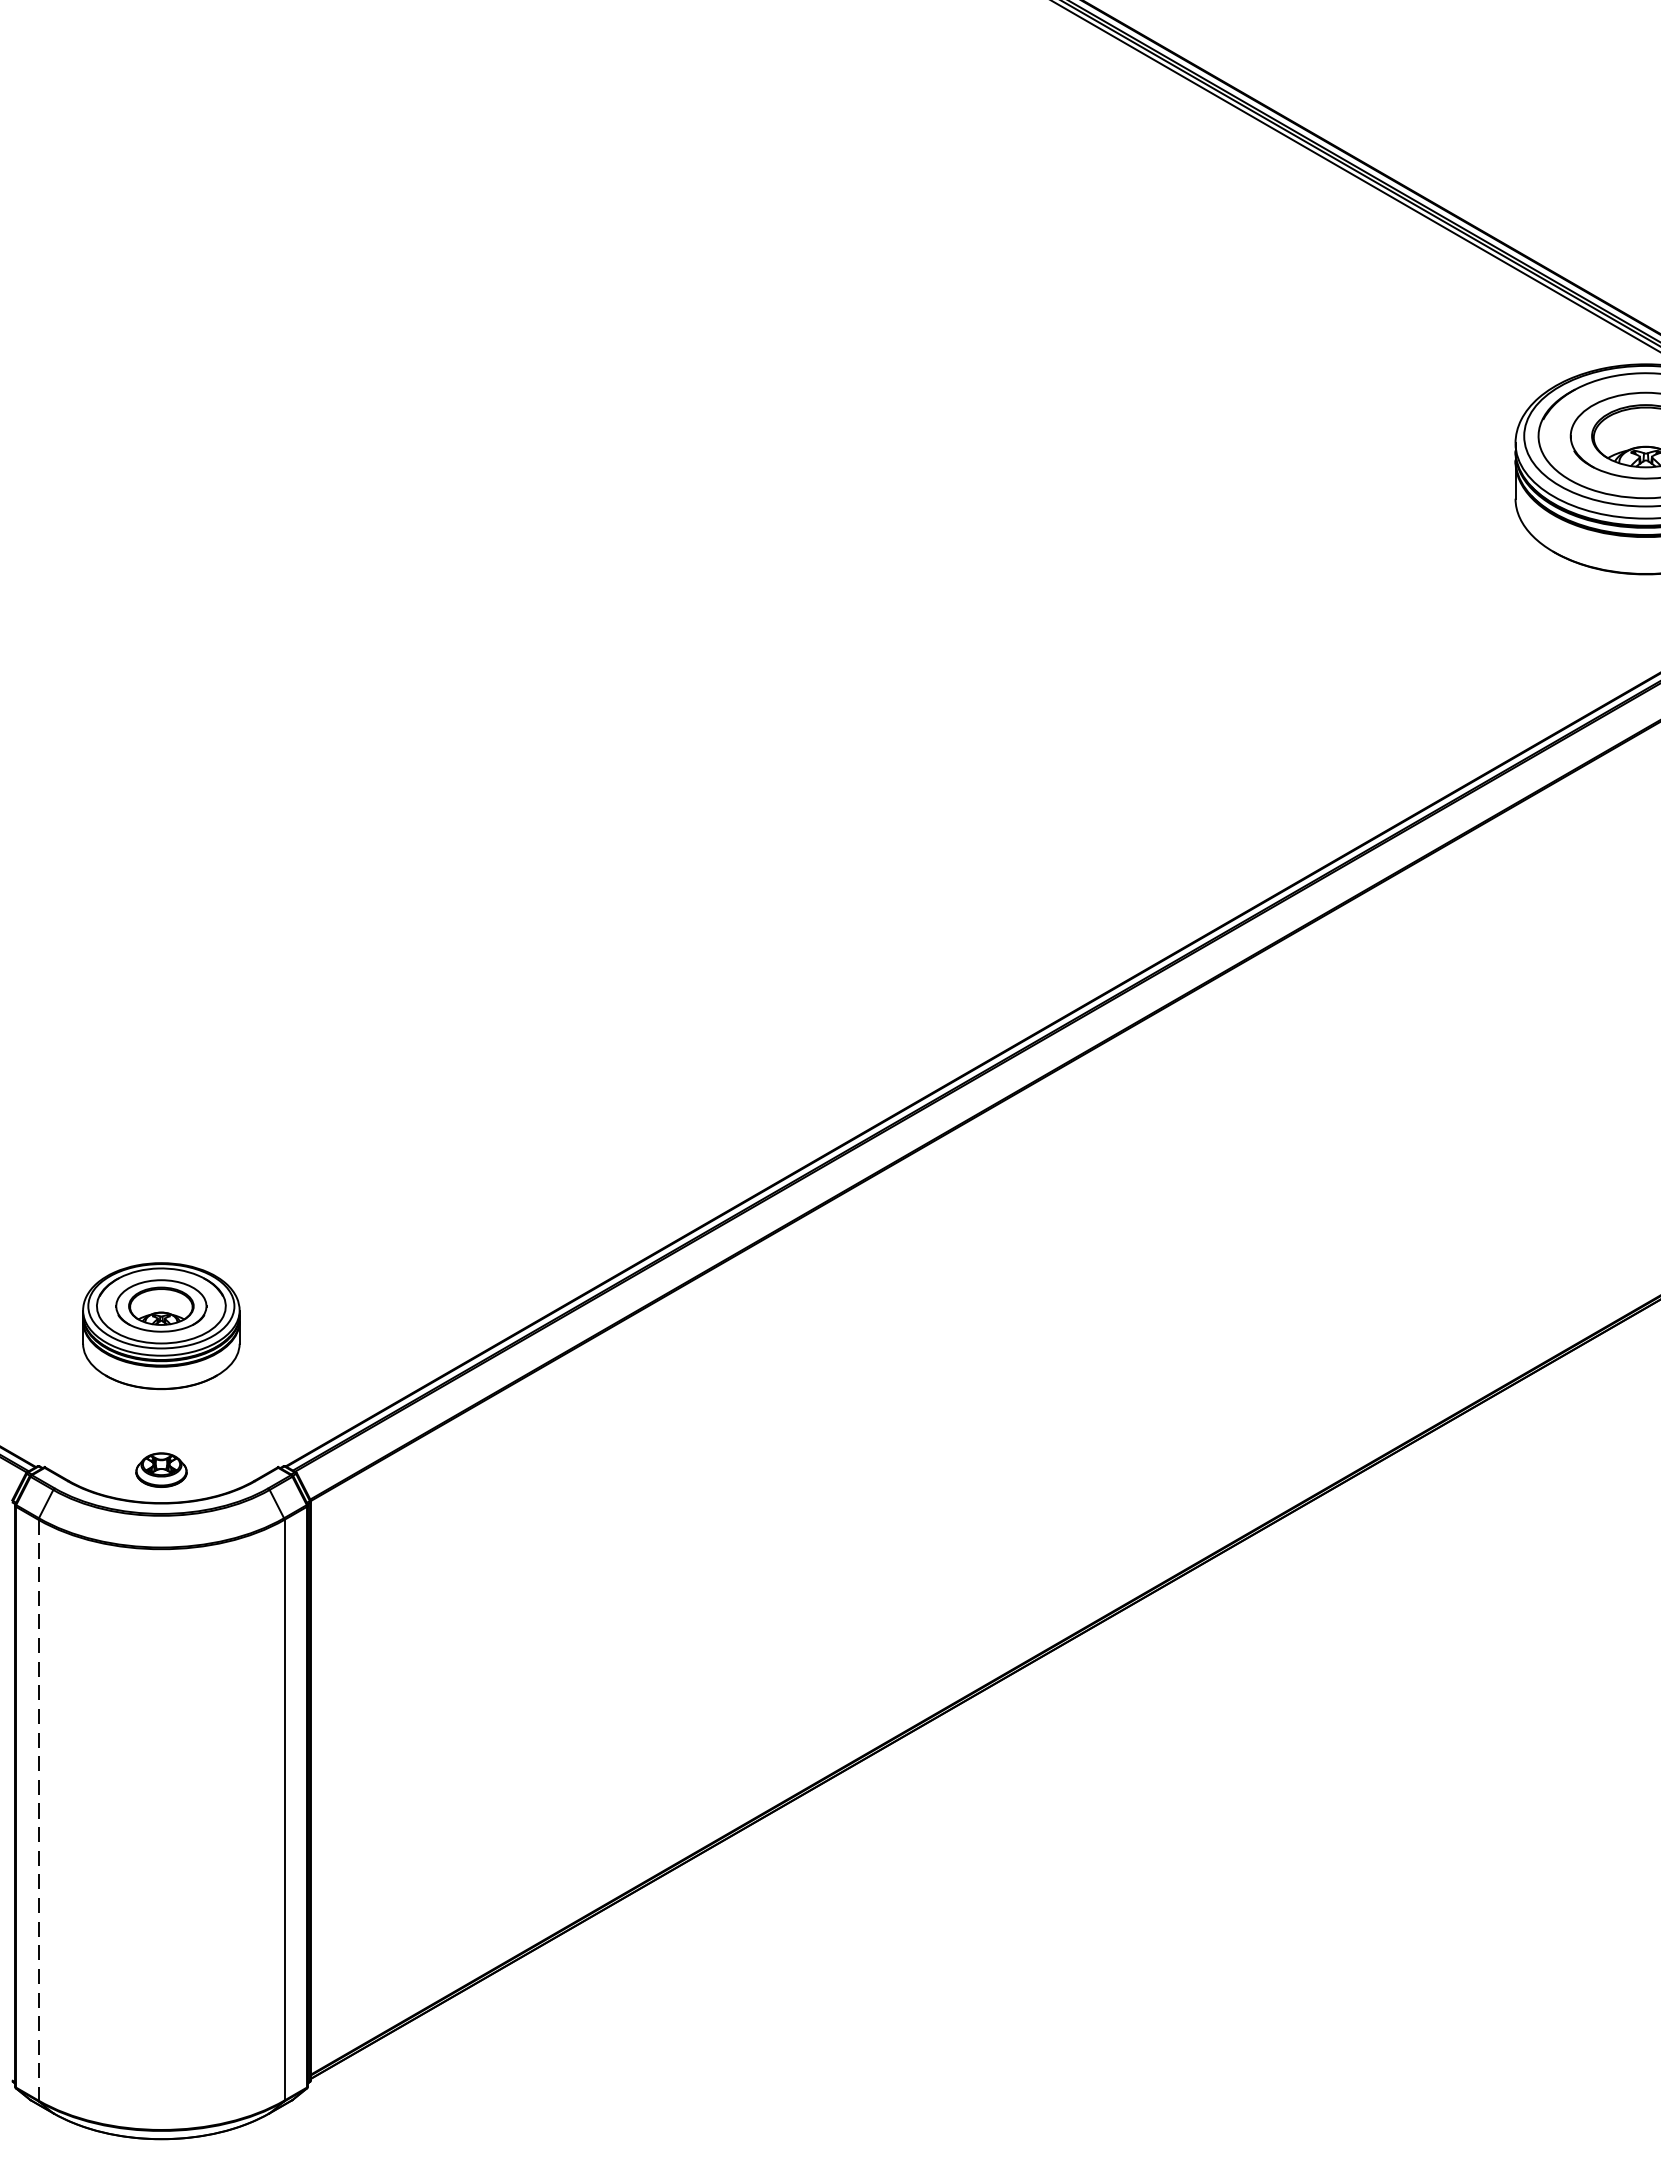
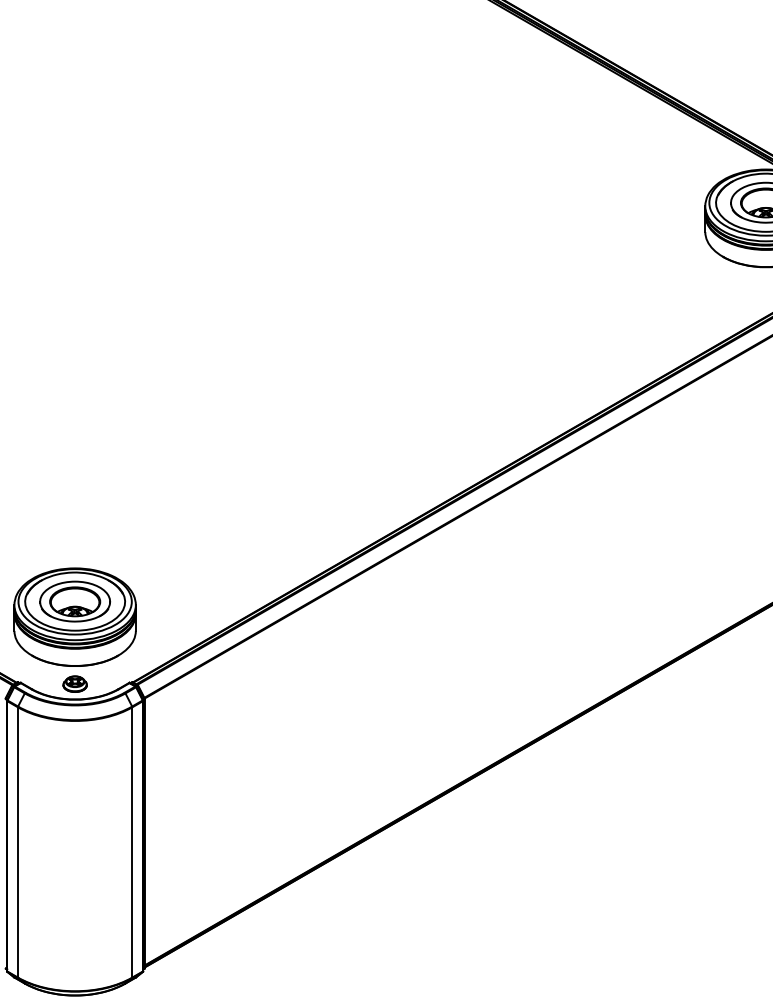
part: (160, 1324) -> (74, 616), size x1.67
line: (37, 1810) -> (17, 842), dashed -> solid

